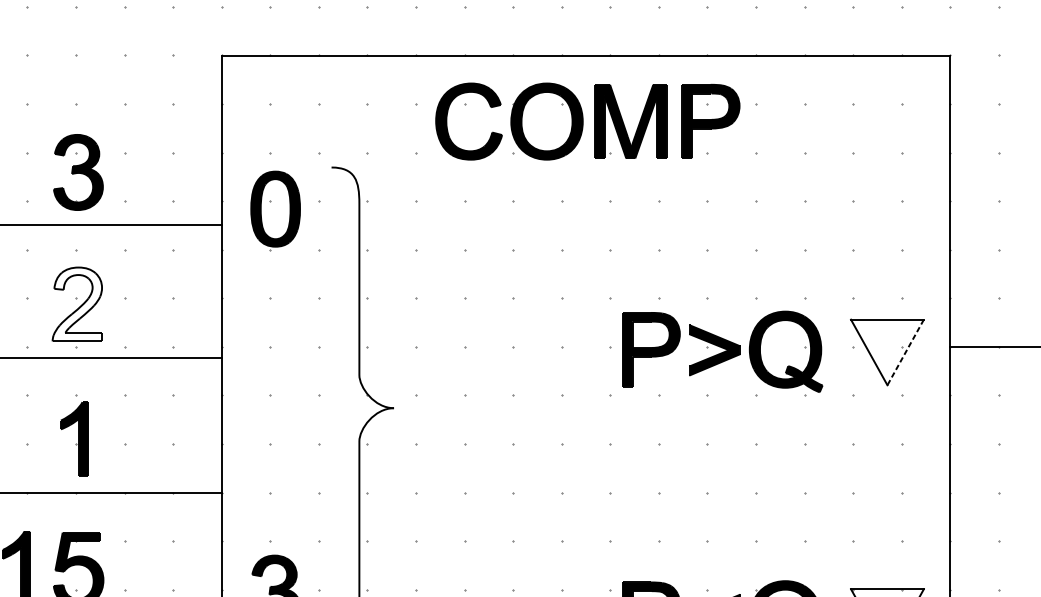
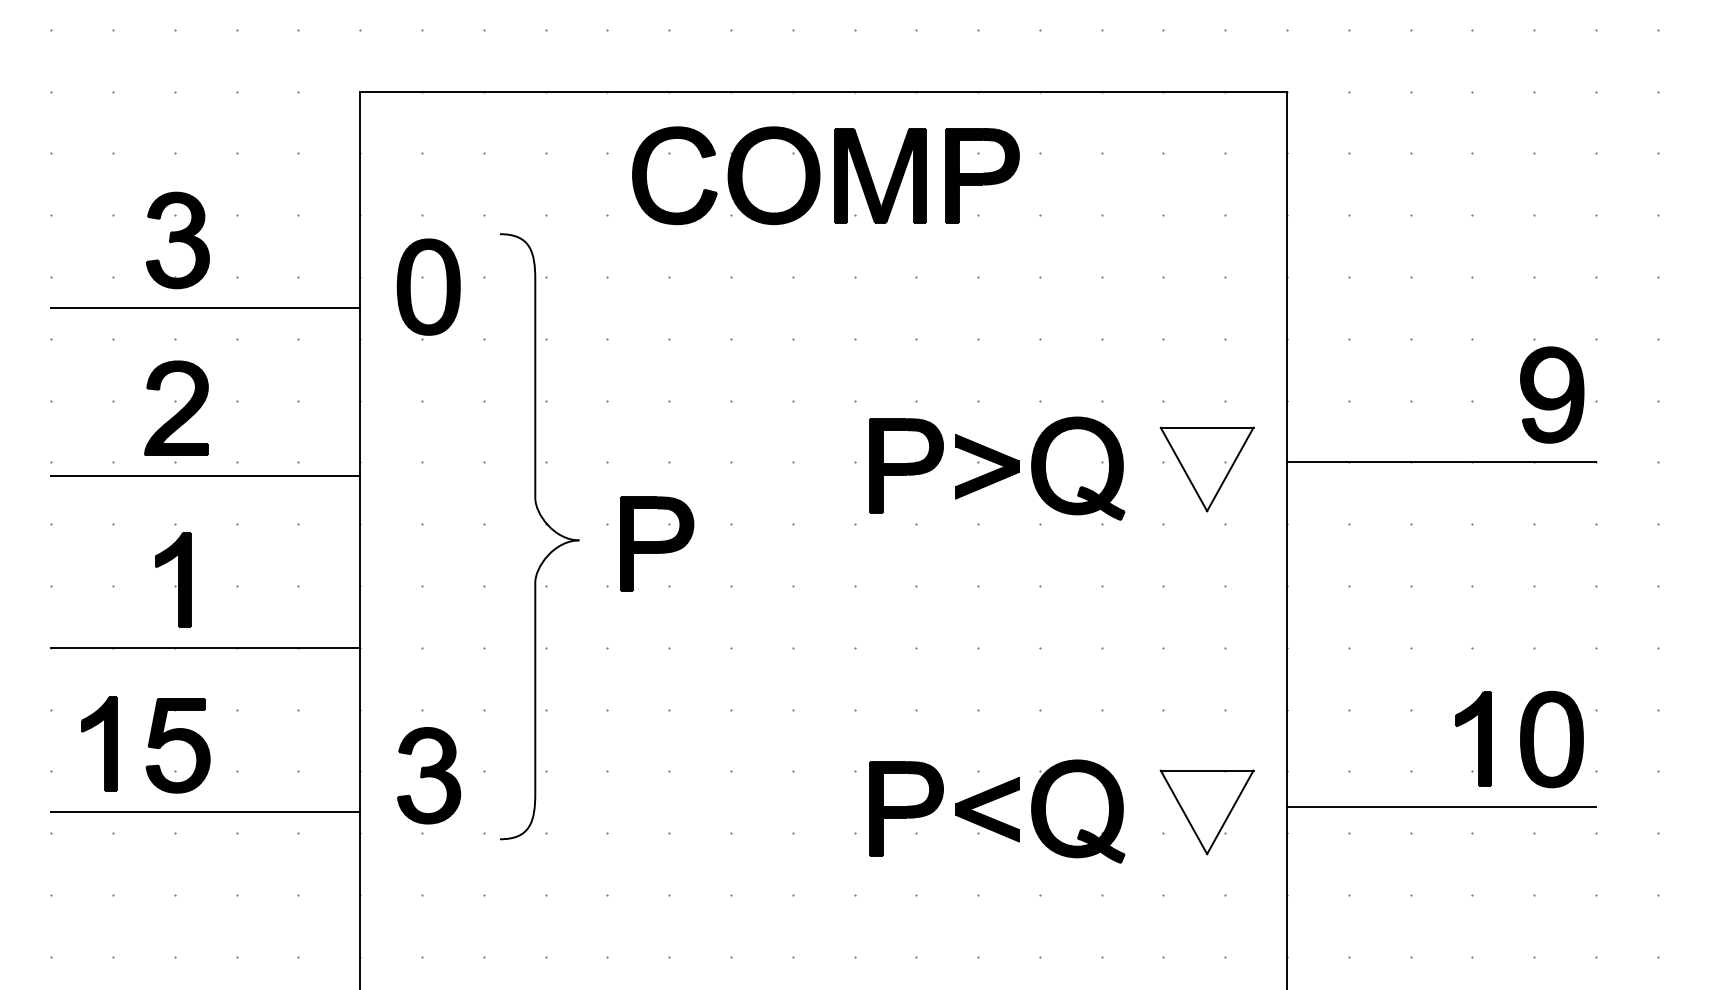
fill: (77, 304) -> (176, 408), added
line: (905, 352) -> (1230, 469), dashed -> solid
part: (455, 410) -> (657, 543), added

